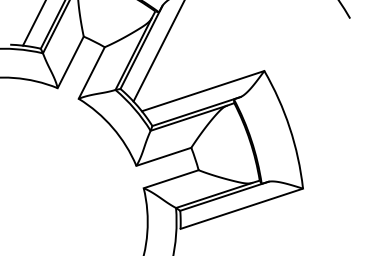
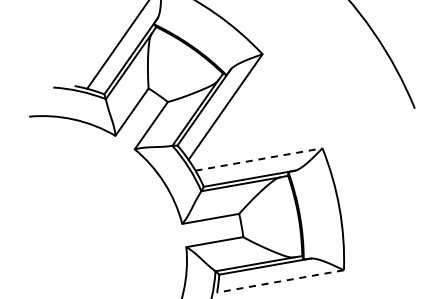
line: (203, 91) -> (259, 159), solid -> dashed
line: (241, 208) -> (280, 281), solid -> dashed

